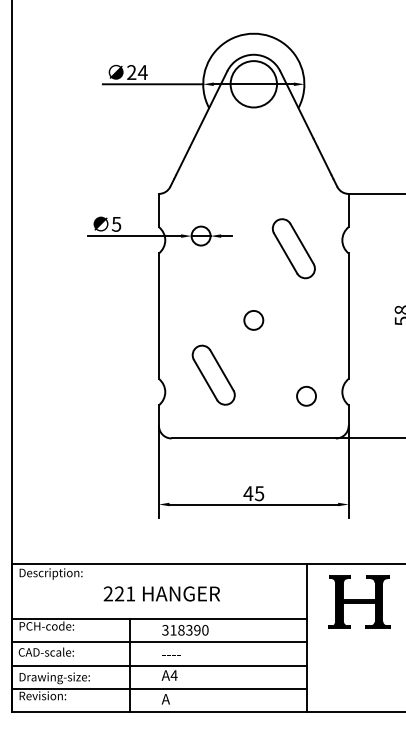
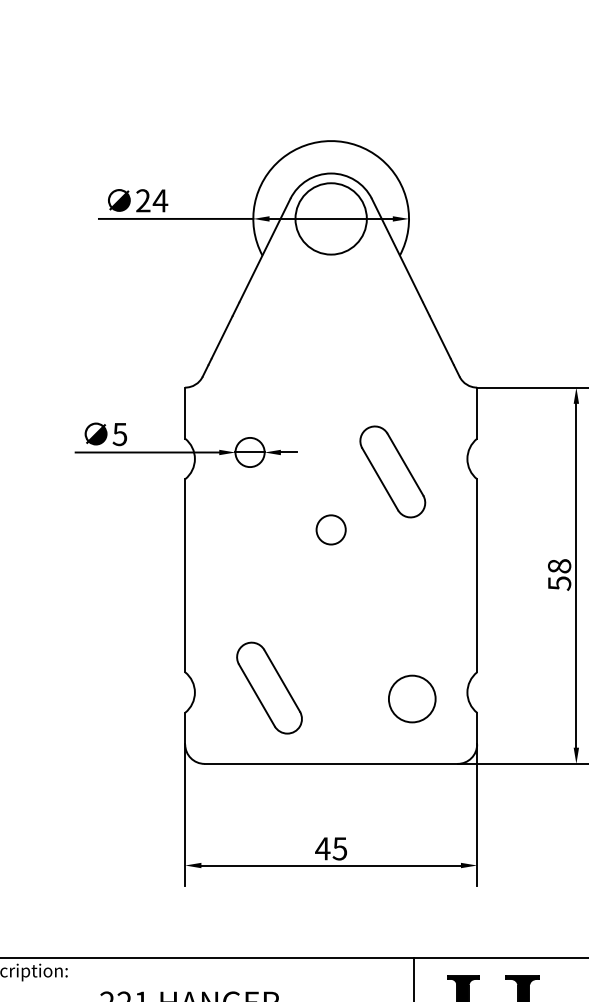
circle: (253, 320) -> (330, 530), moved
part: (213, 374) -> (269, 687), moved
circle: (306, 395) -> (412, 697), size x1.6

